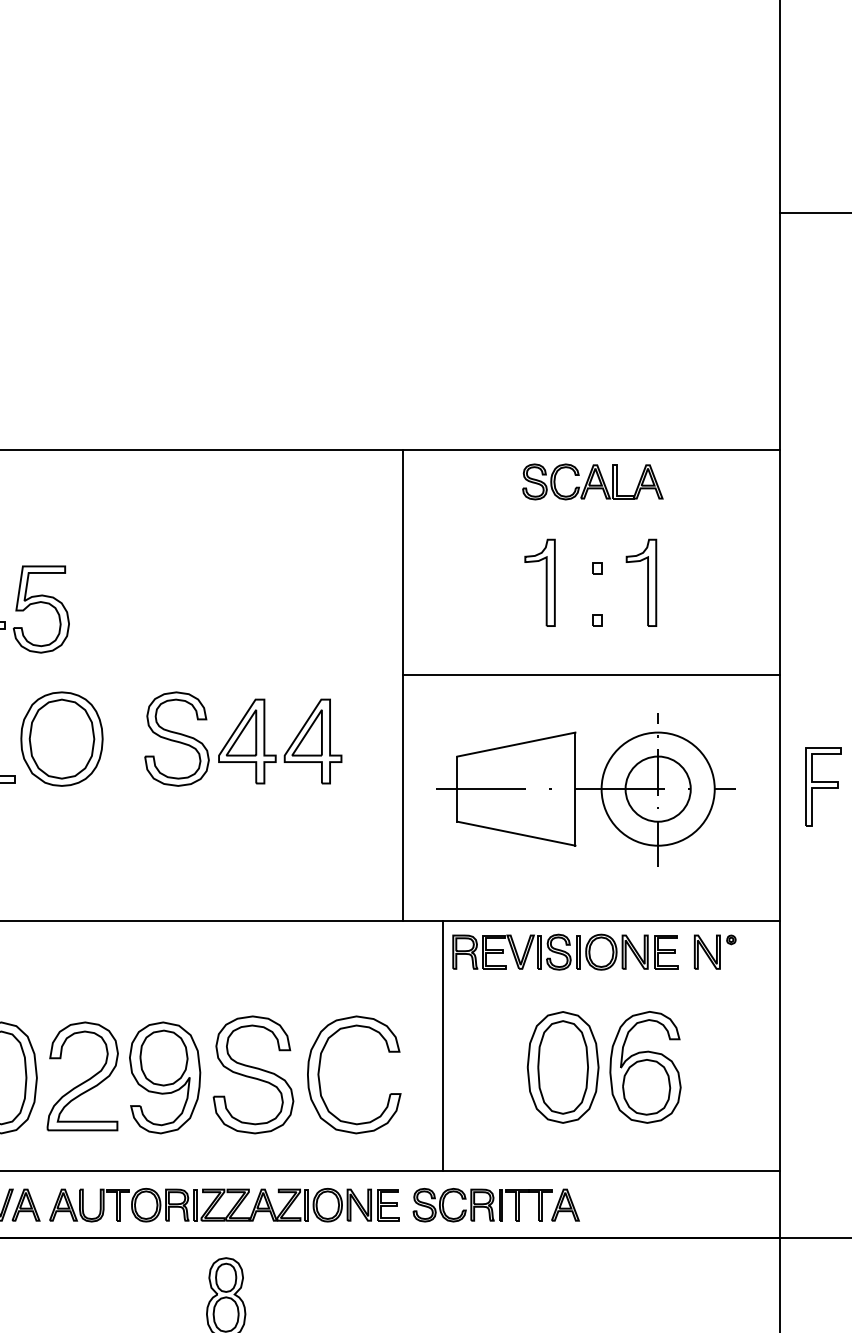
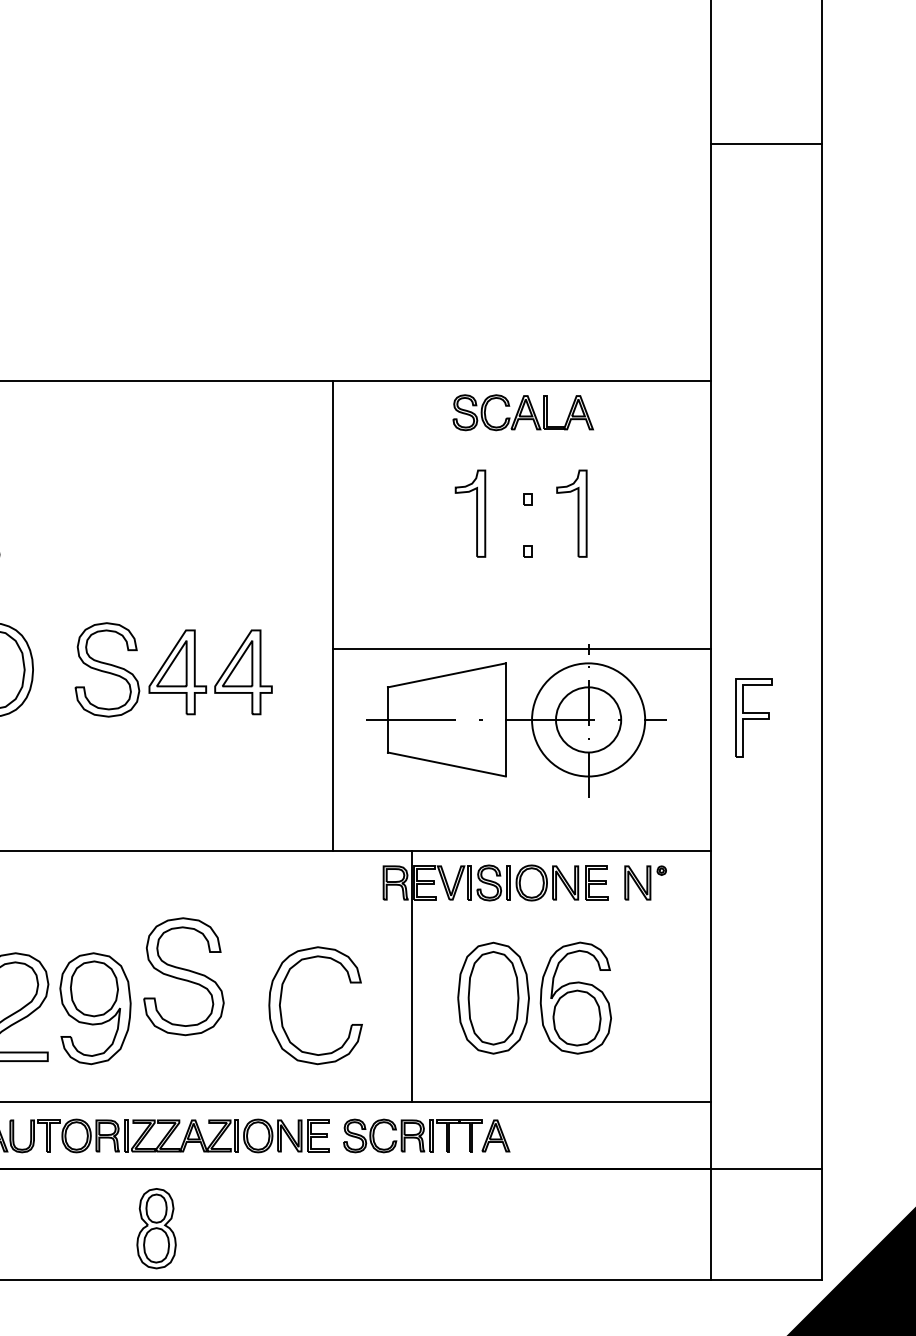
line: (591, 674) -> (521, 649), moved
line: (443, 1045) -> (412, 976), moved
part: (320, 1071) -> (281, 1002), moved
part: (253, 1074) -> (183, 976), moved

